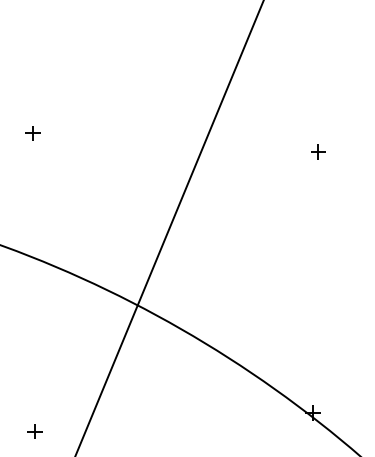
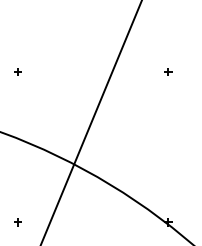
part: (318, 151) -> (168, 71), moved
part: (34, 431) -> (17, 222), moved

